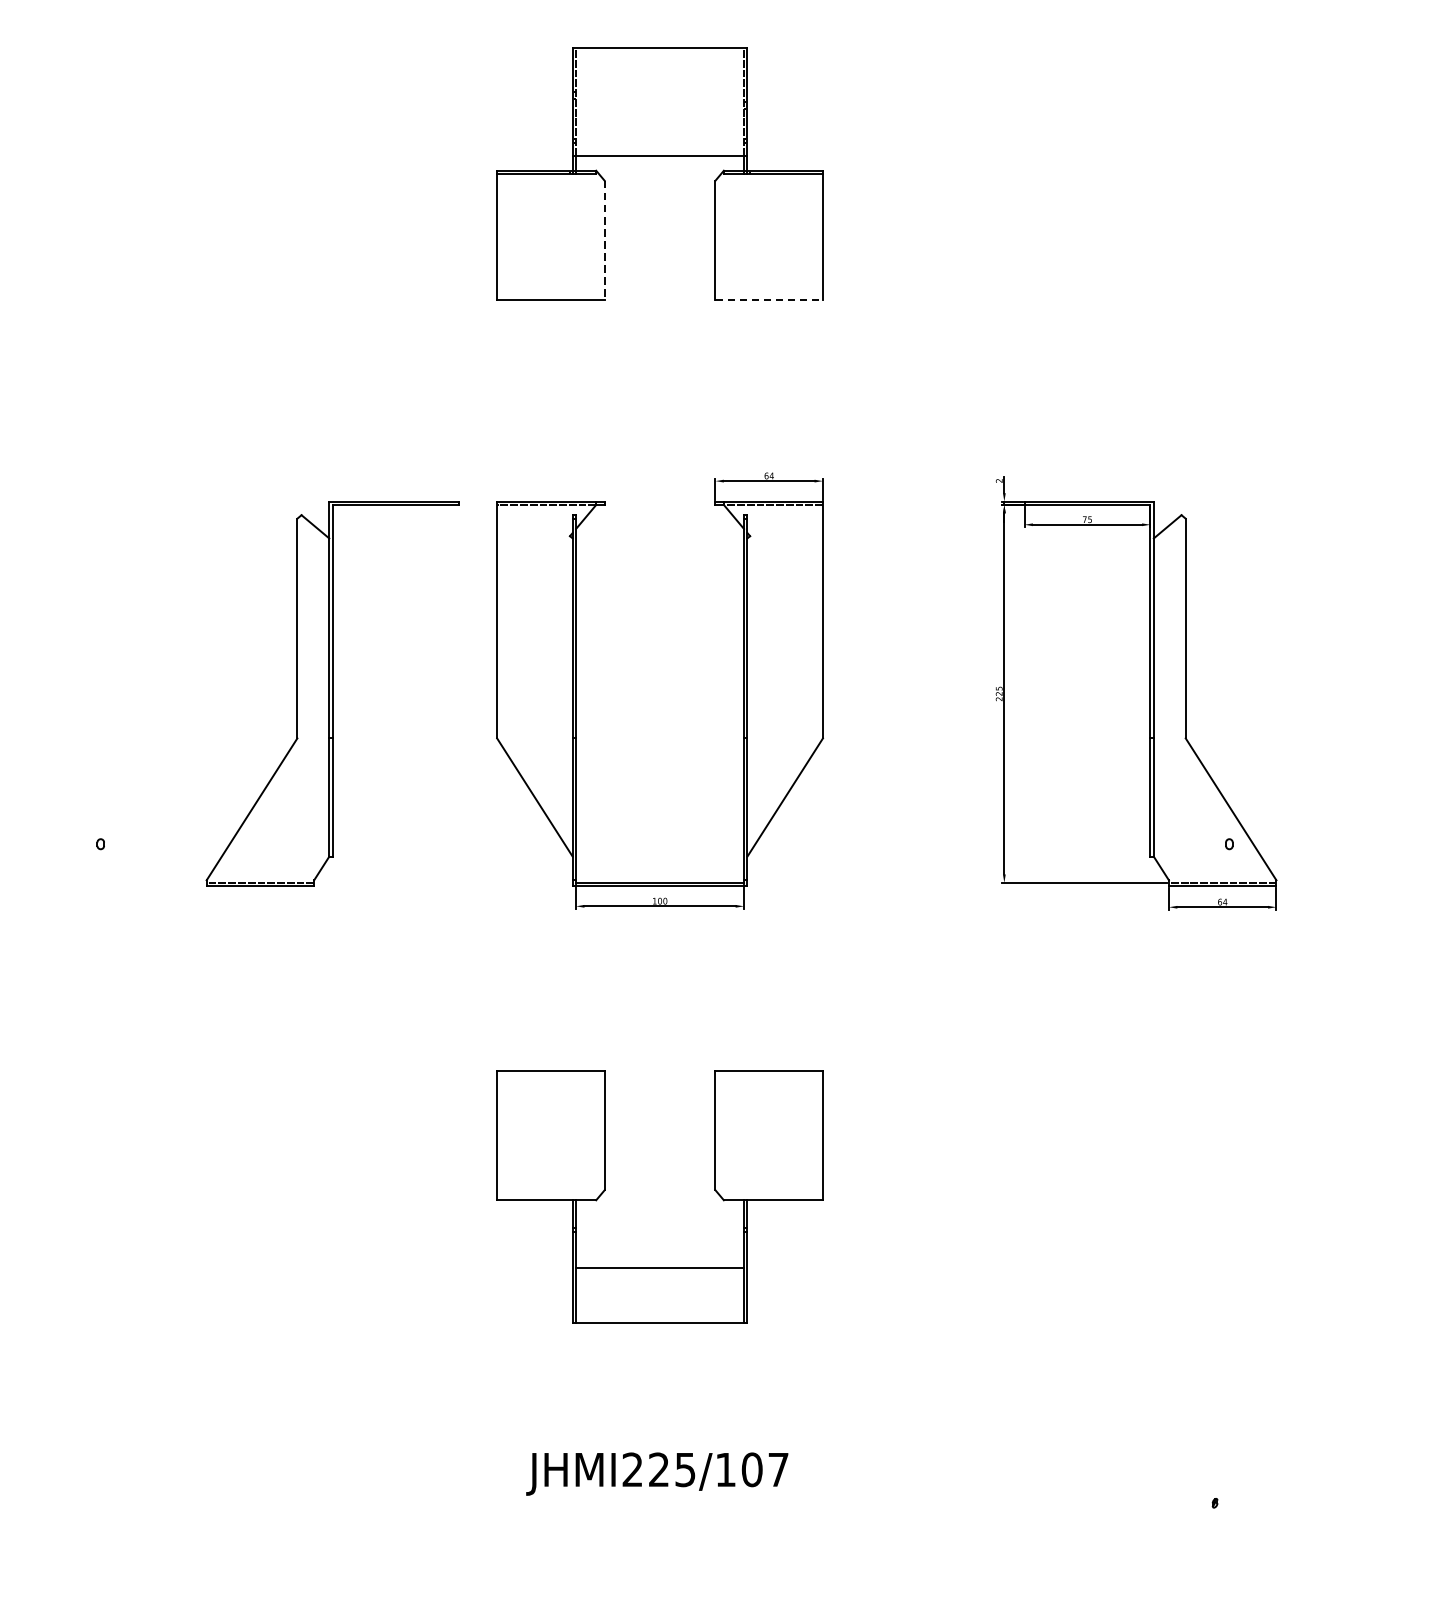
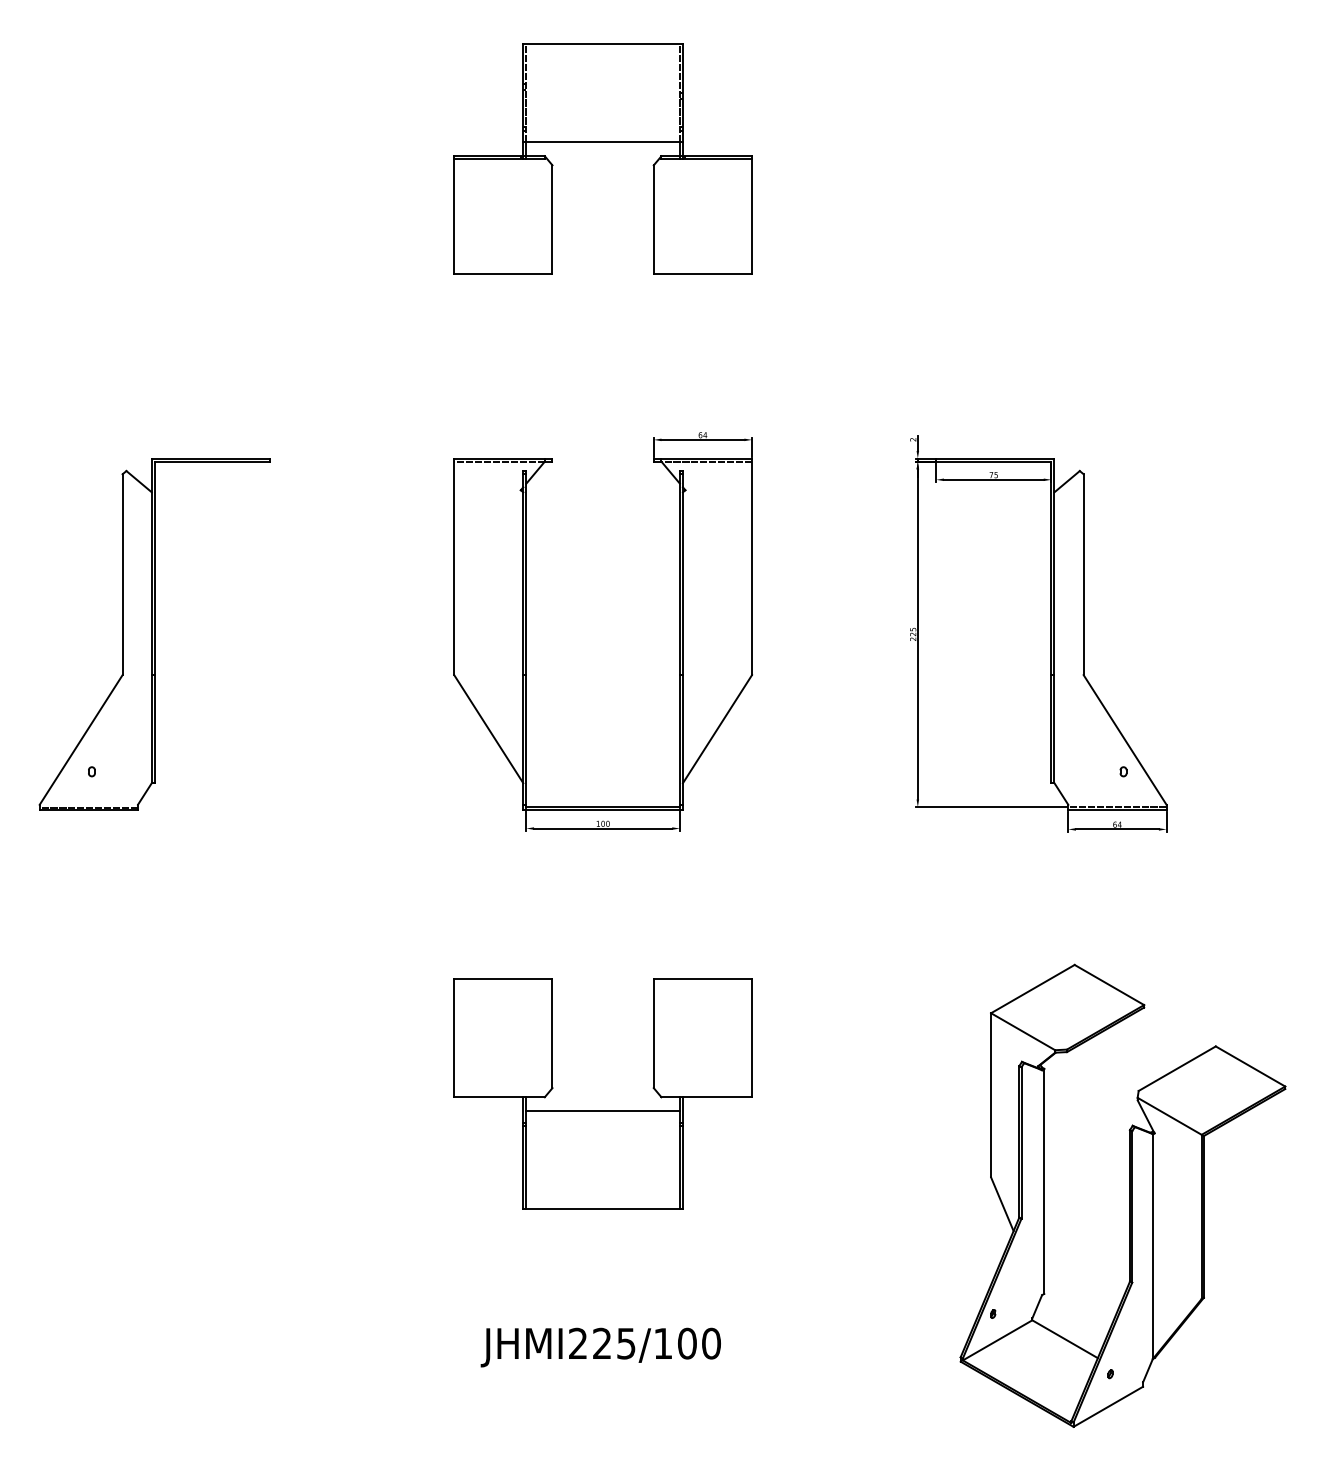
line: (604, 239) -> (552, 219), dashed -> solid
line: (769, 300) -> (703, 274), dashed -> solid
part: (332, 694) -> (154, 634), moved
line: (659, 1268) -> (602, 1111), moved
part: (1235, 1307) -> (1129, 1195), added
text: (778, 1469) -> (711, 1343), JHMI225/107 -> JHMI225/100

